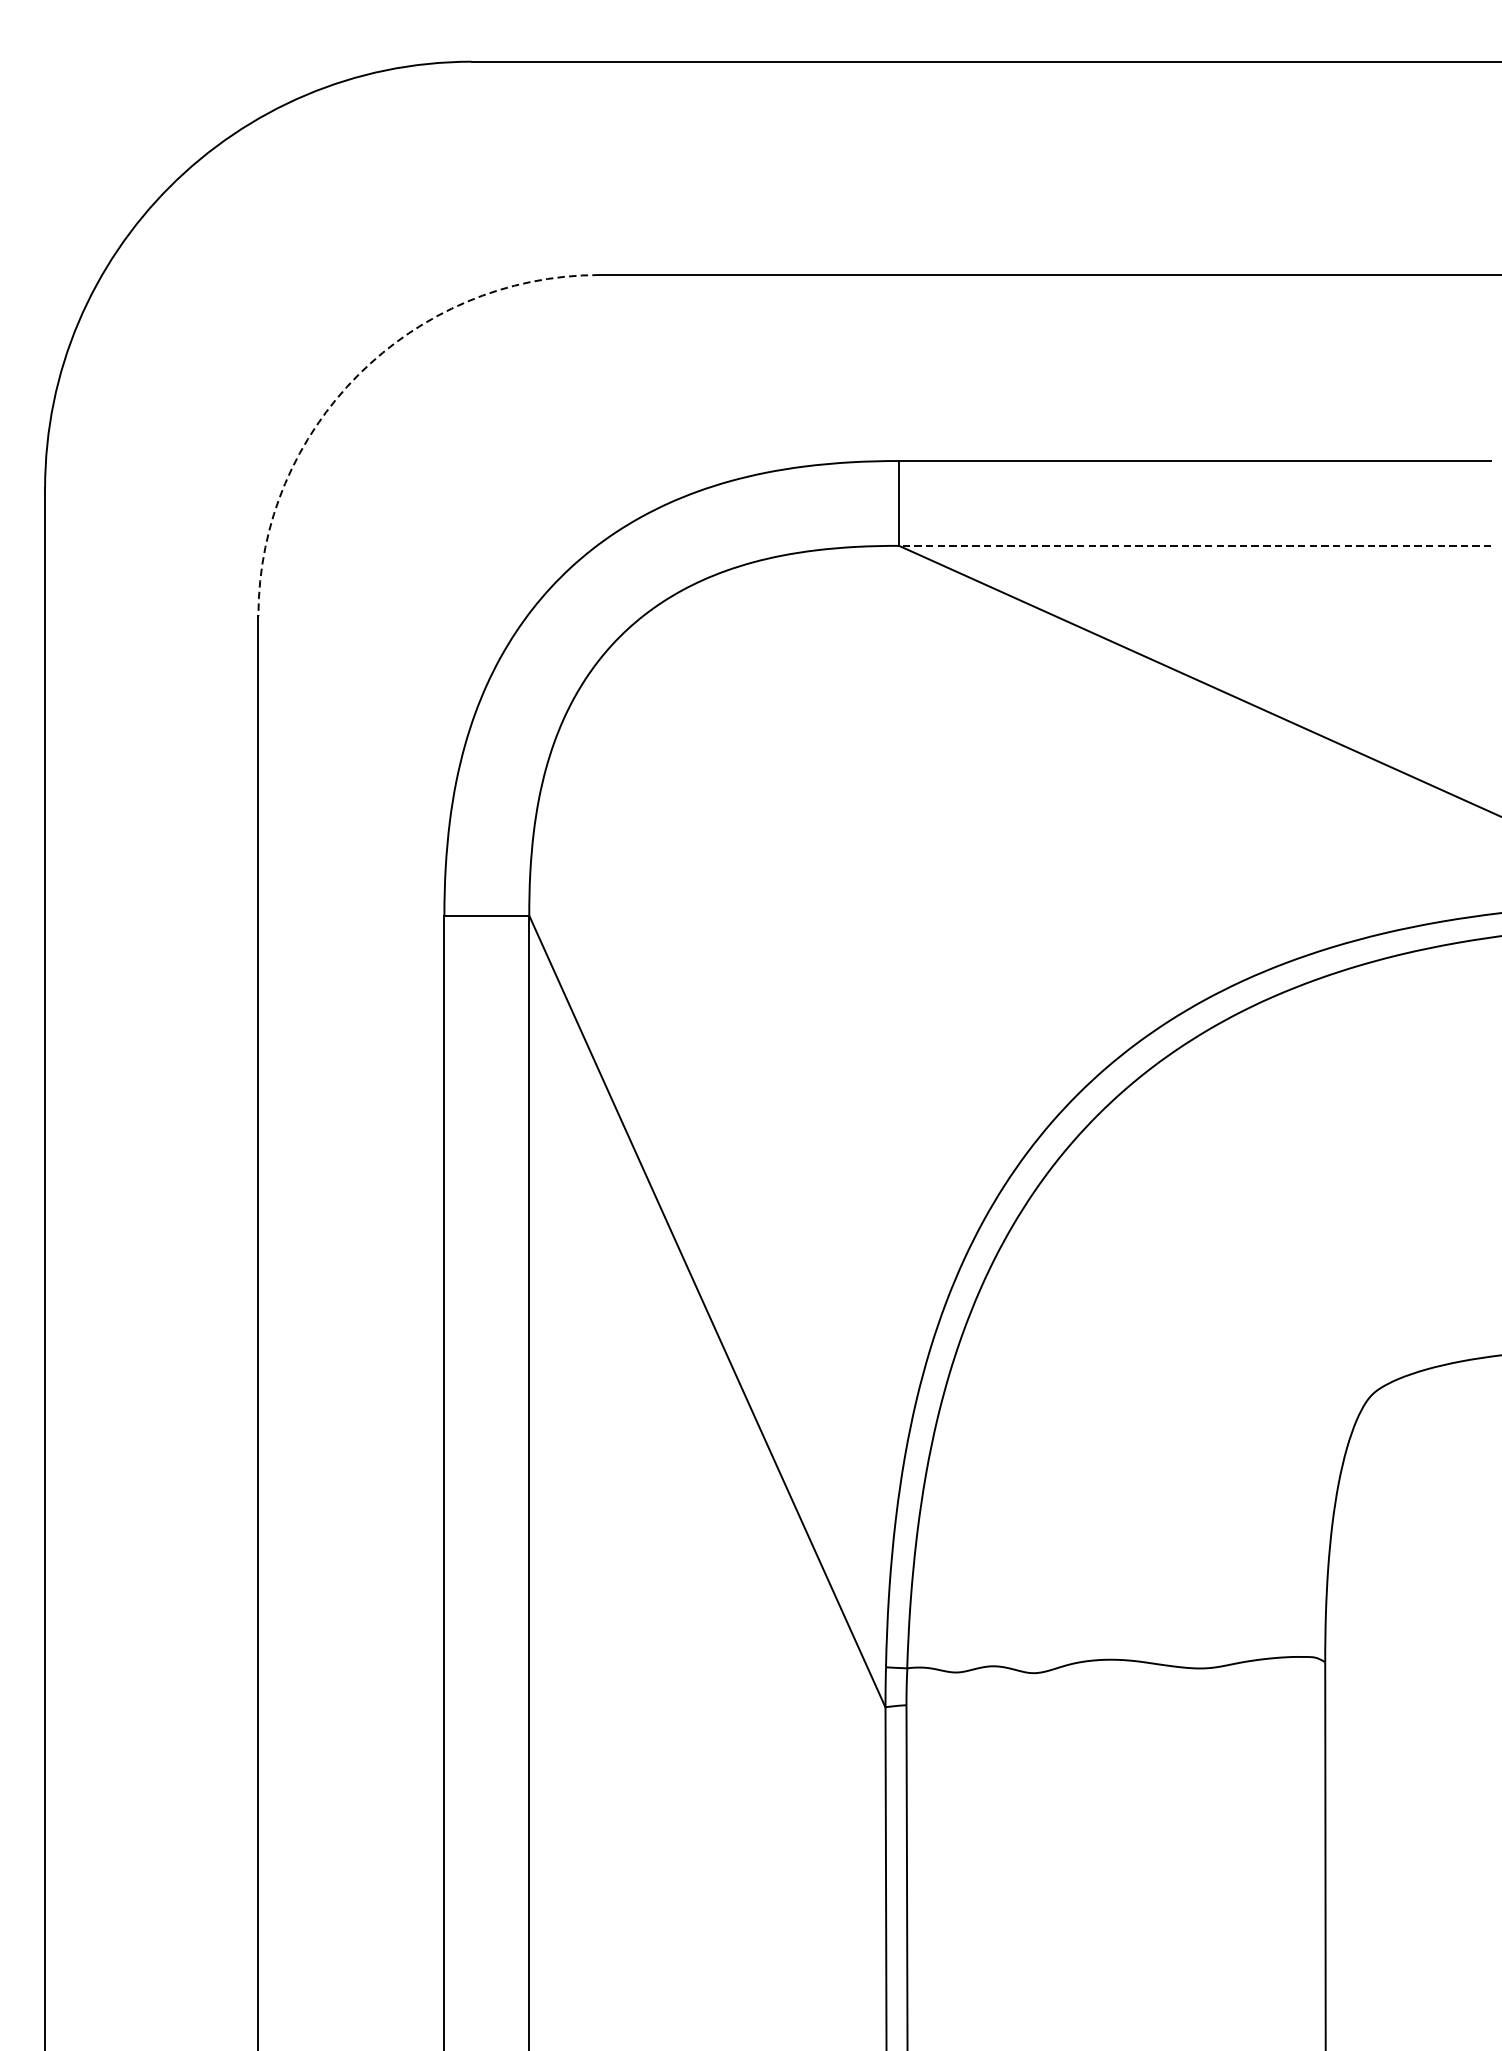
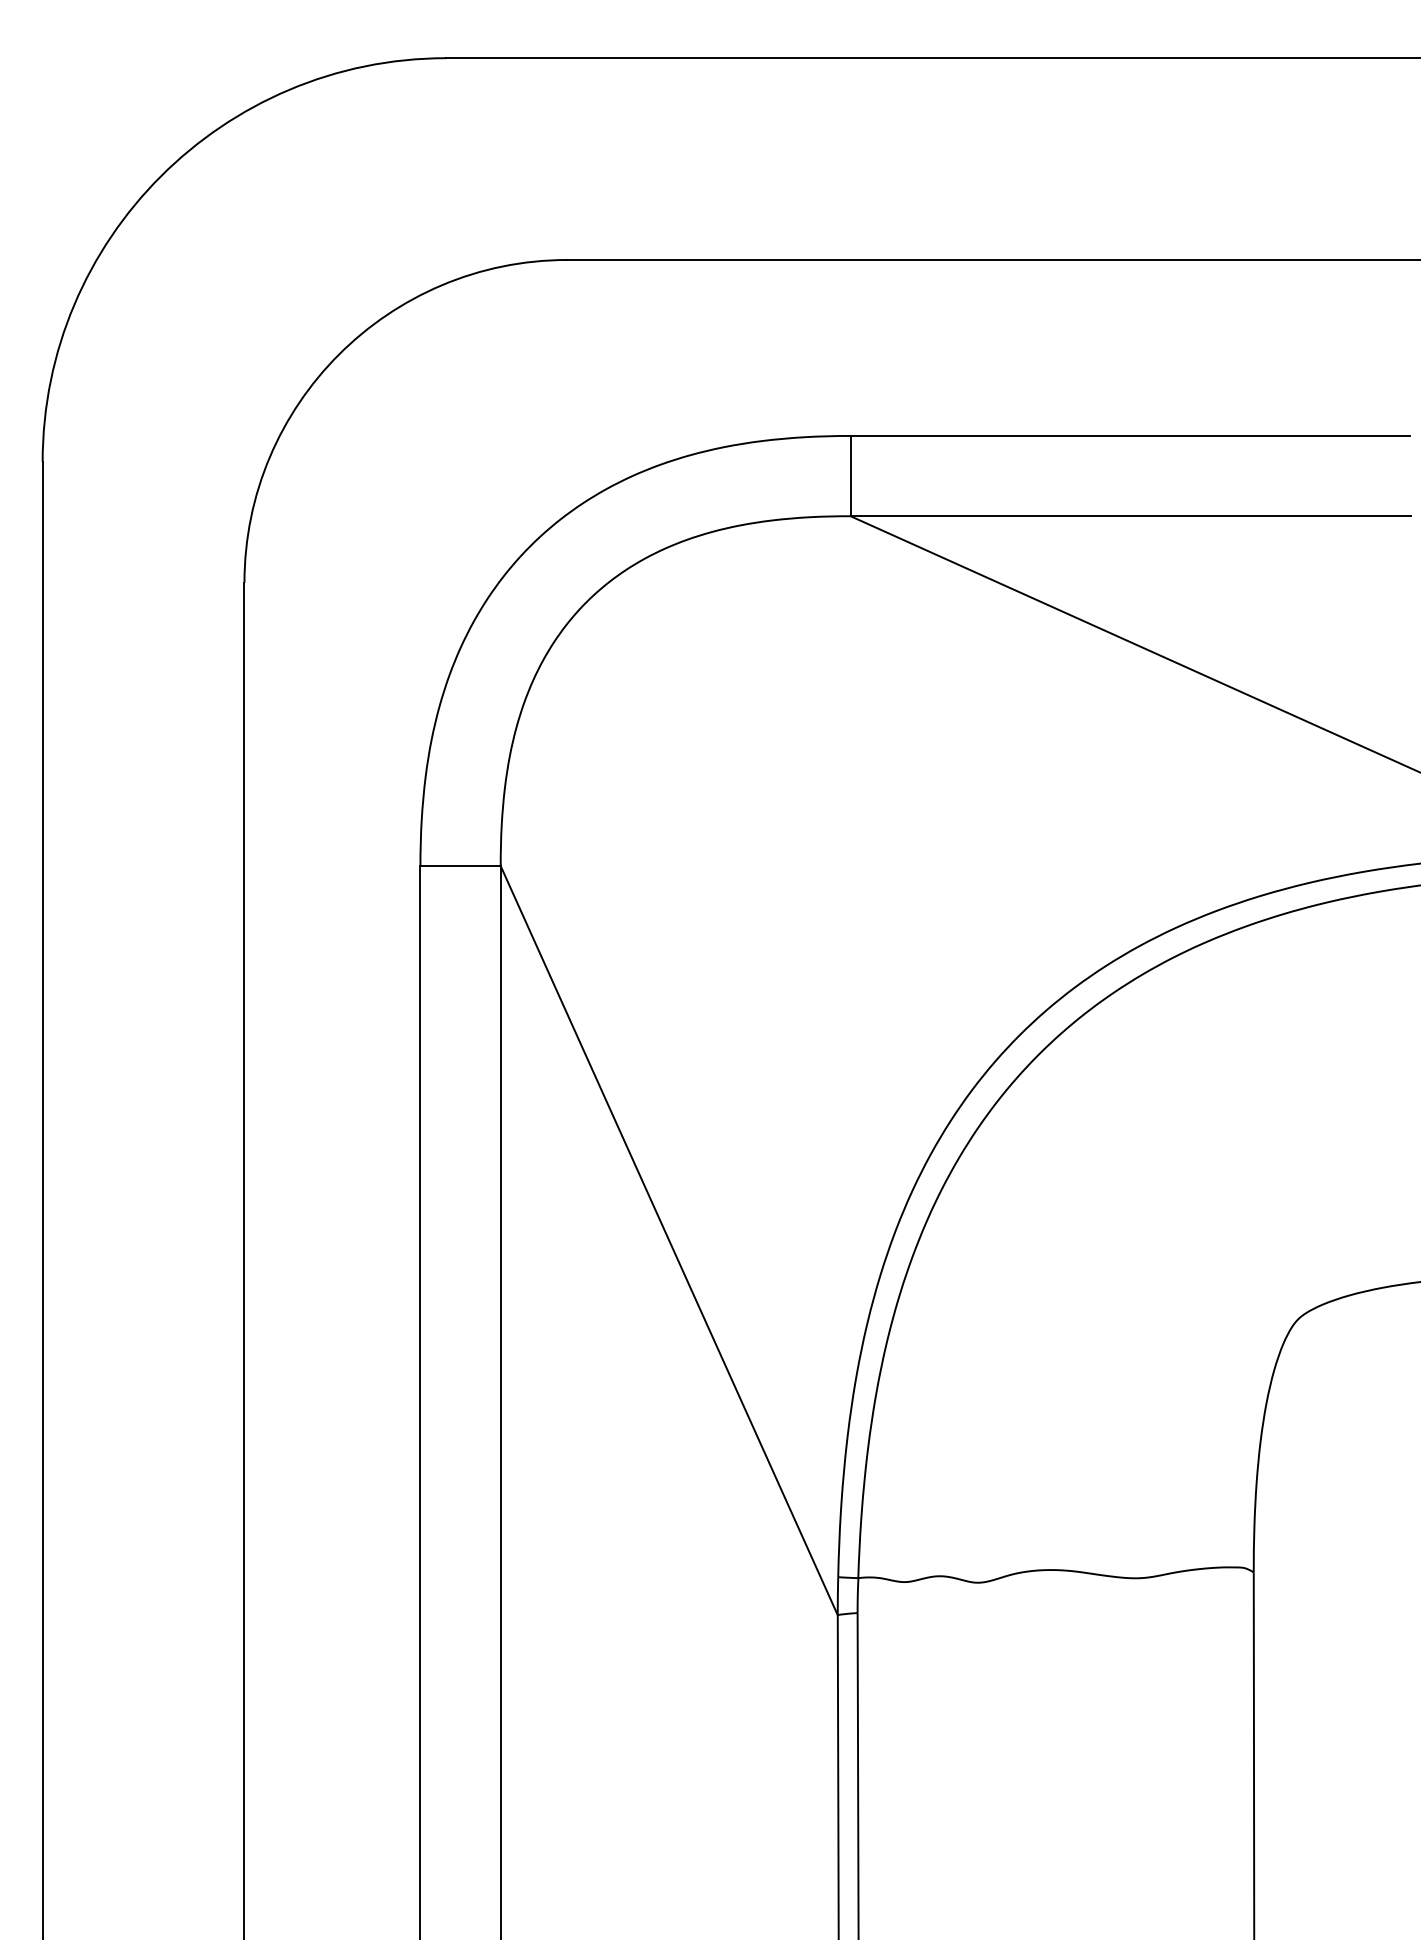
arc: (358, 374) -> (339, 354), dashed -> solid
line: (1194, 546) -> (1130, 516), dashed -> solid

